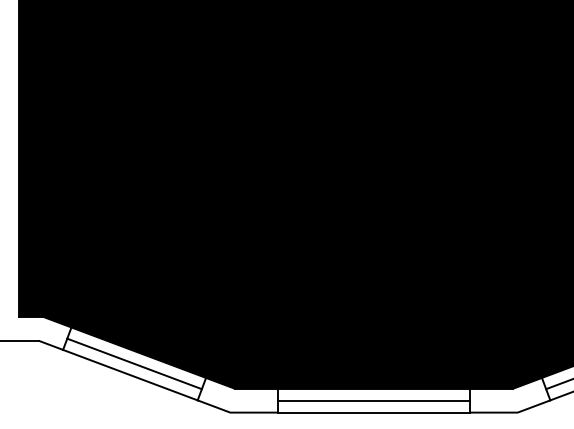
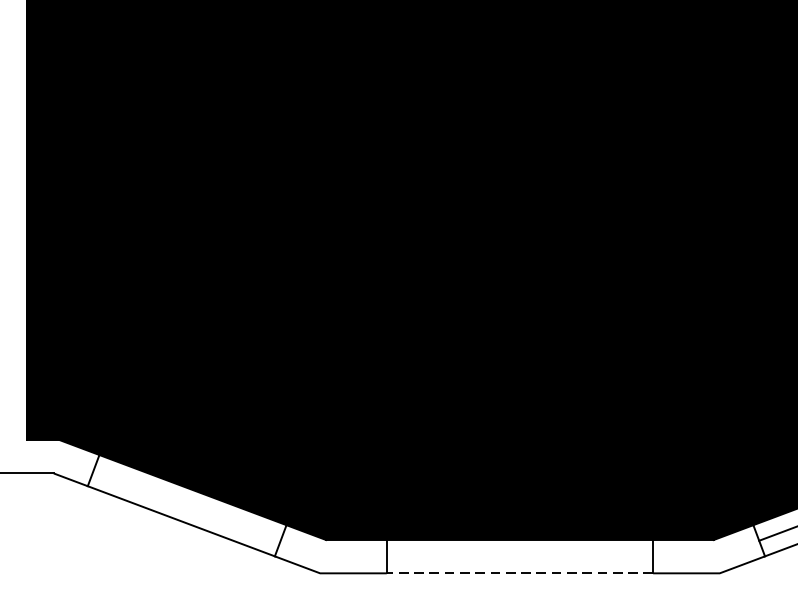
line: (134, 363) -> (187, 505), removed
line: (373, 400) -> (519, 556), removed
line: (374, 412) -> (520, 573), solid -> dashed

